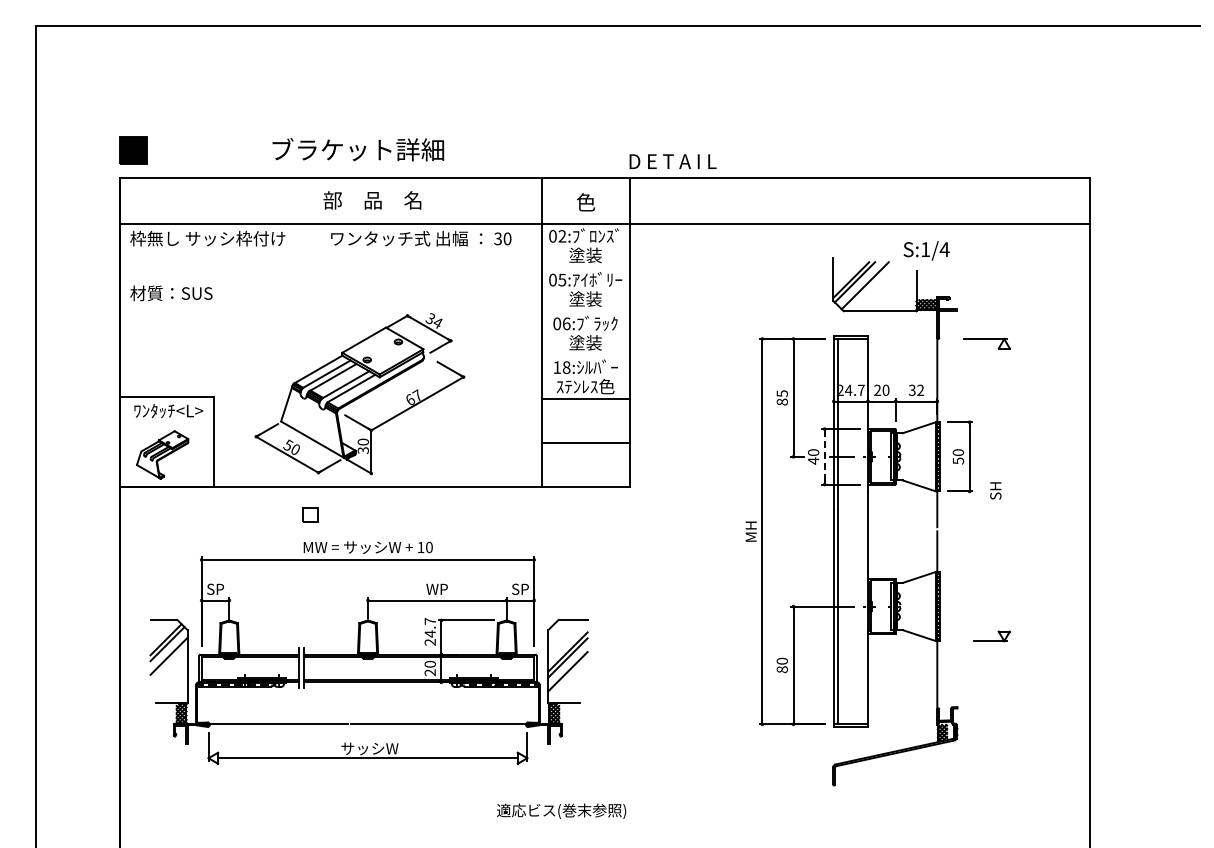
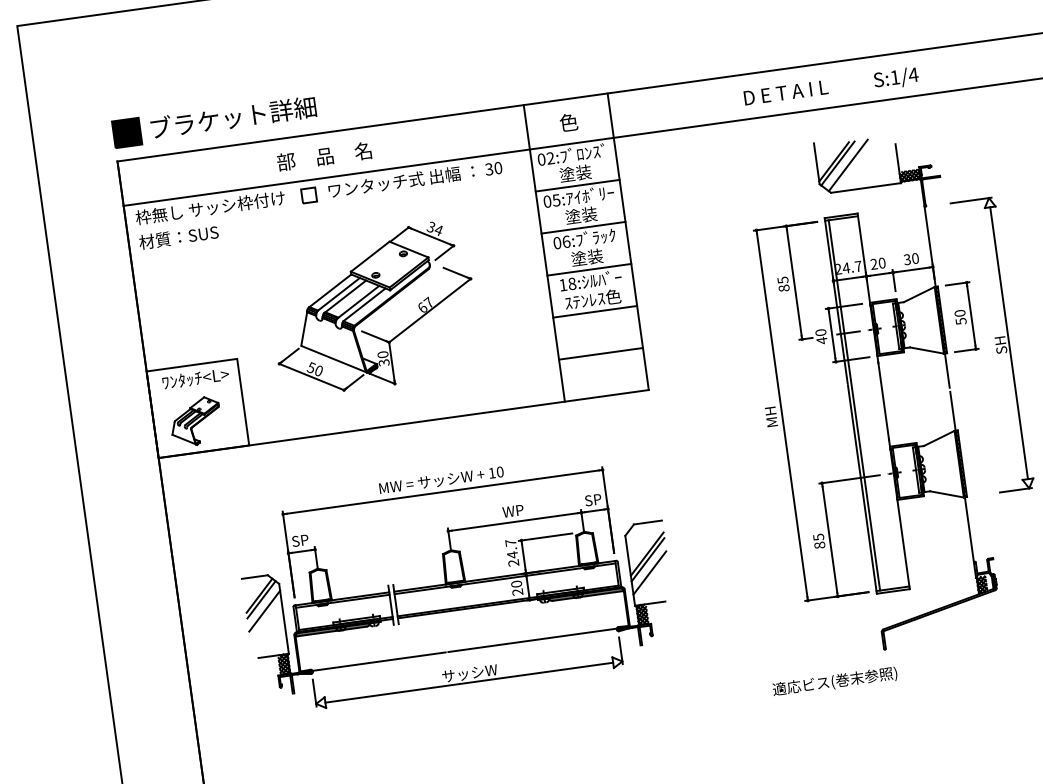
text: (357, 149) -> (232, 117), moved
text: (672, 161) -> (785, 92), moved
text: (372, 200) -> (324, 156), moved
text: (926, 250) -> (896, 78), moved
line: (585, 268) -> (577, 186), added
text: (171, 293) -> (178, 237), moved
line: (585, 311) -> (582, 227), added
line: (585, 355) -> (588, 269), added
text: (920, 389) -> (915, 257), 32 -> 30
part: (359, 394) -> (372, 309), moved
line: (824, 456) -> (831, 334), dashed -> solid
line: (1004, 489) -> (1009, 342), added
part: (310, 514) -> (309, 194), moved
part: (368, 652) -> (455, 581), moved
text: (781, 660) -> (817, 536), 80 -> 85
text: (561, 810) -> (834, 681), moved

